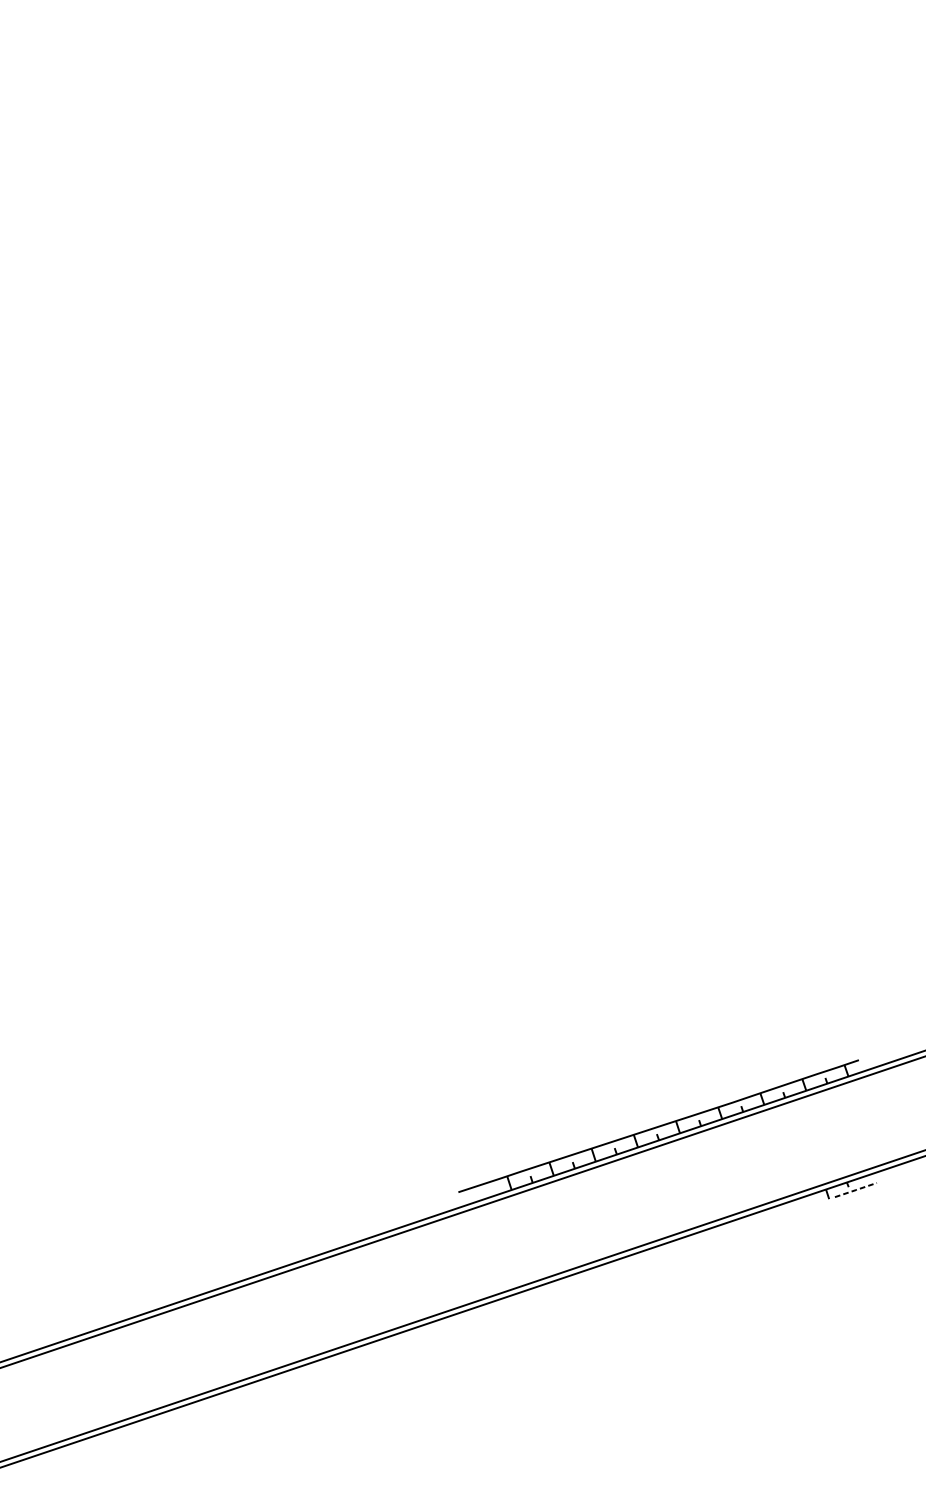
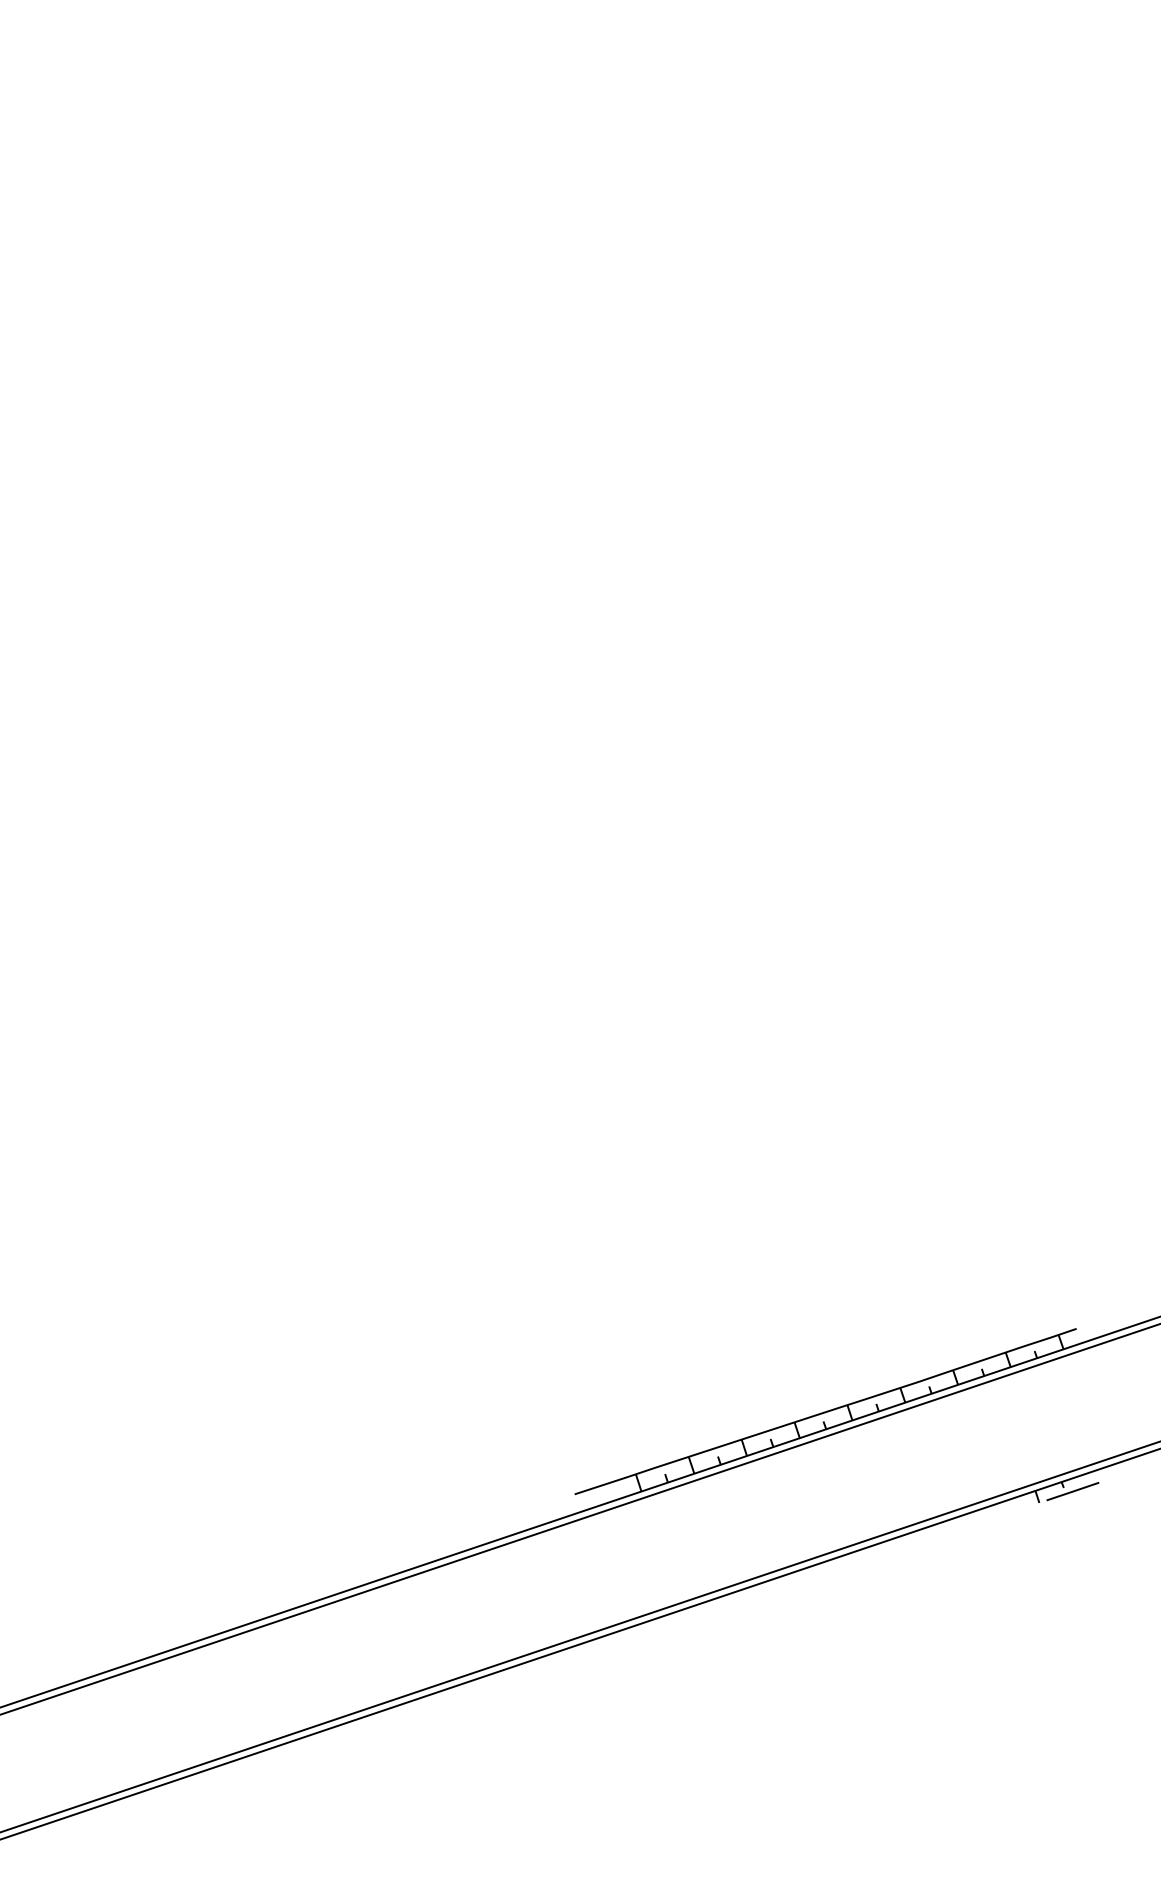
line: (856, 1190) -> (1073, 1491), dashed -> solid

